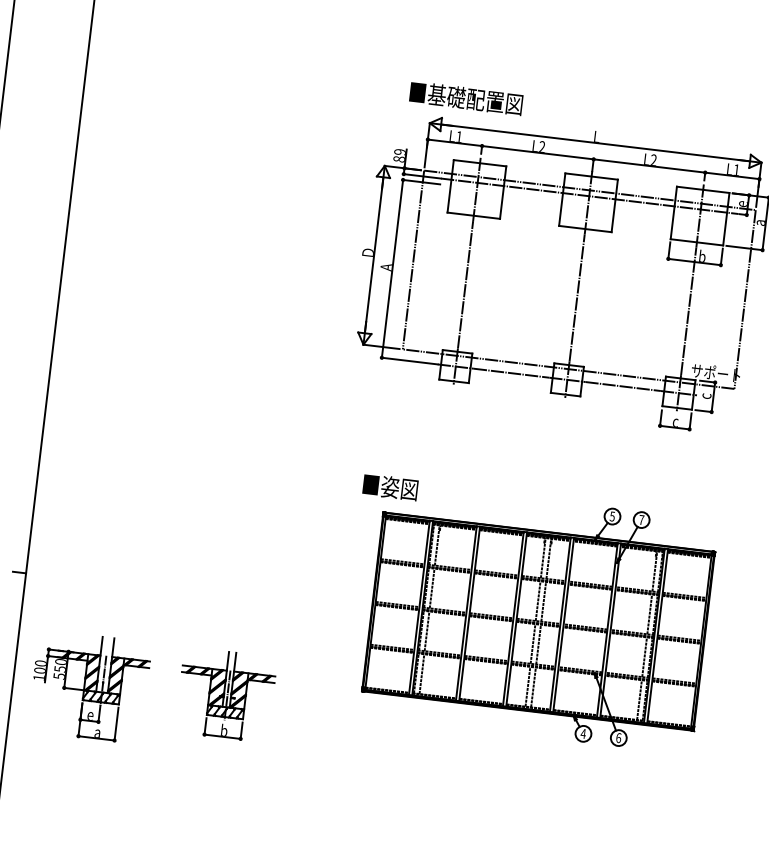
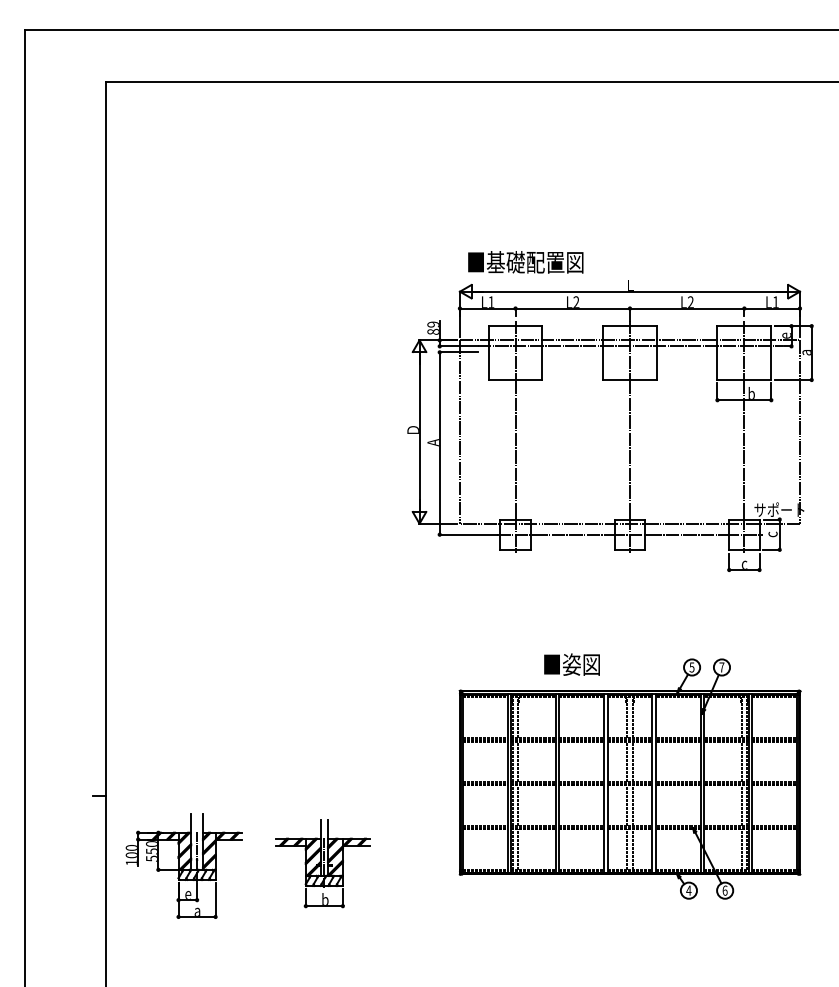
text: (465, 98) -> (525, 262), moved
text: (389, 487) -> (571, 664), moved
part: (89, 686) -> (183, 865), moved
part: (225, 694) -> (322, 863), moved

